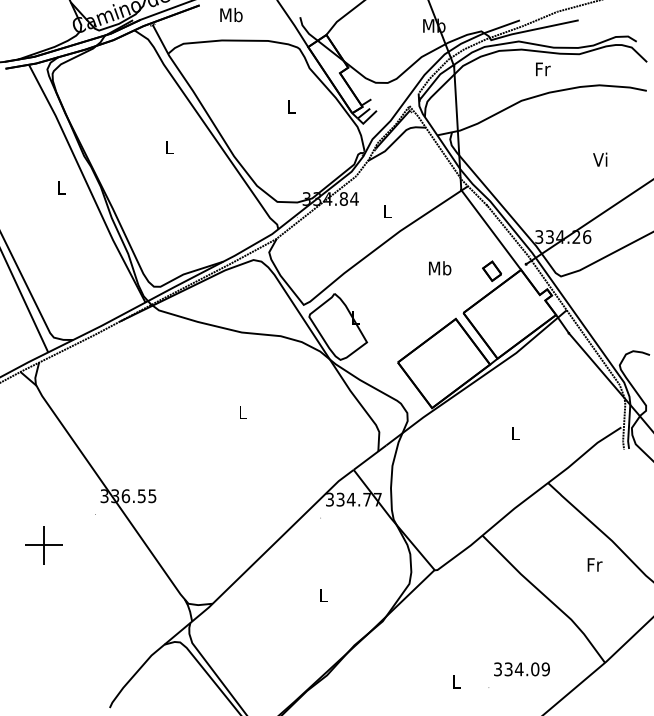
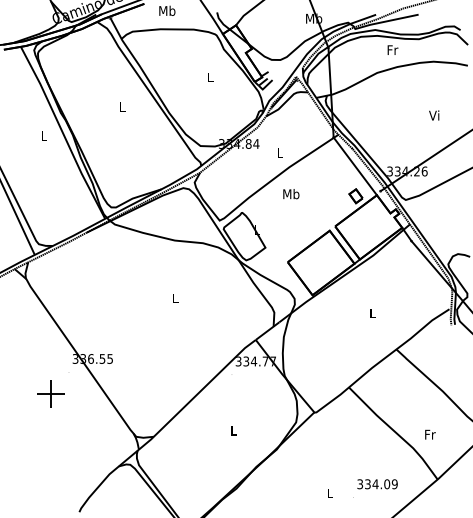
text: (440, 268) -> (291, 194), moved
part: (43, 543) -> (50, 393), moved
text: (595, 564) -> (430, 434), moved

